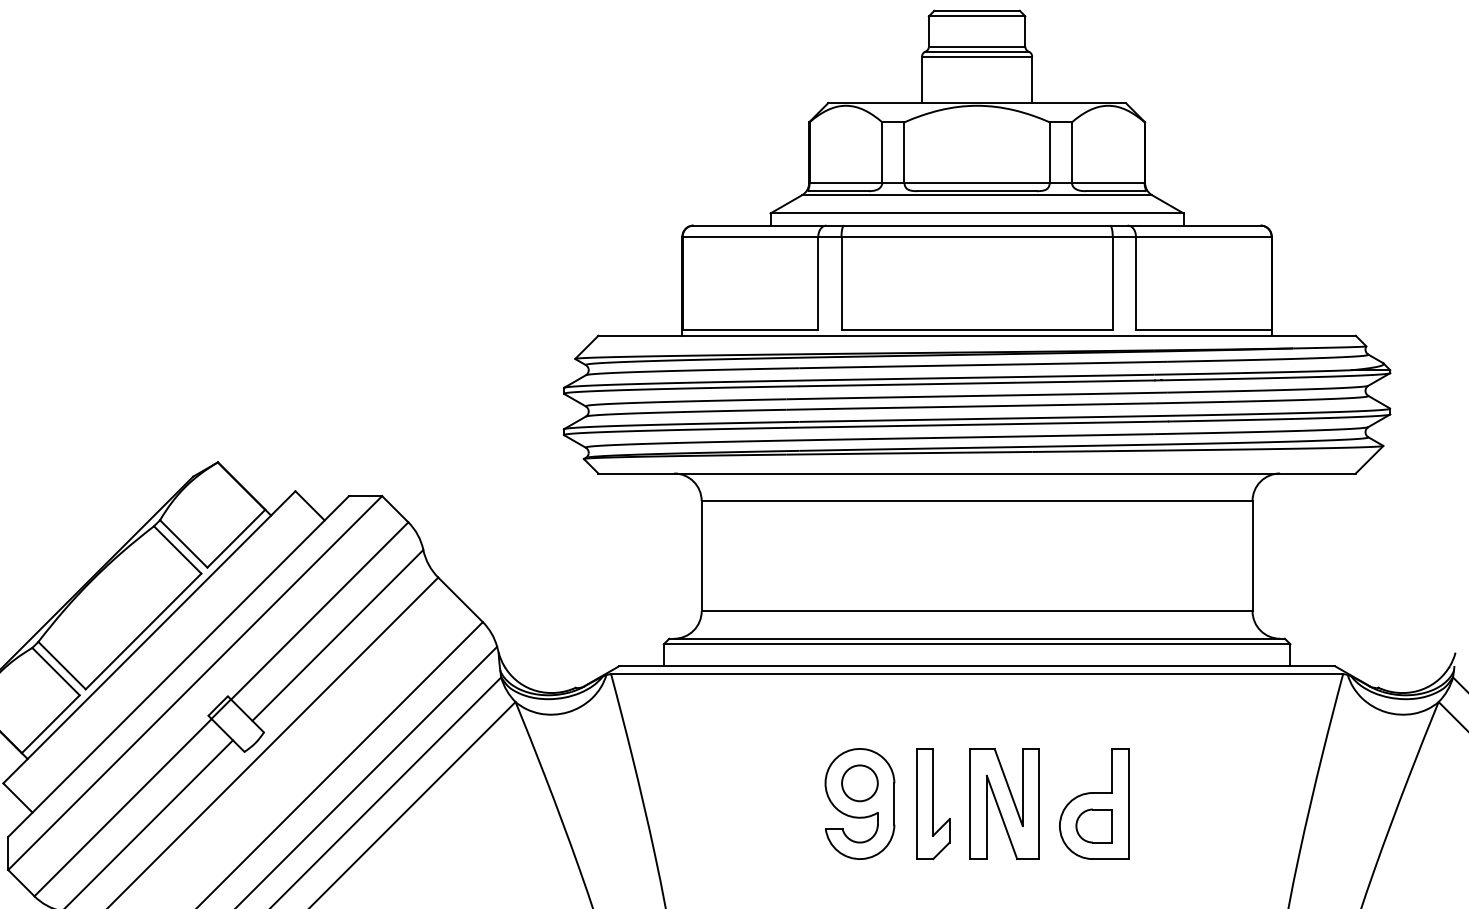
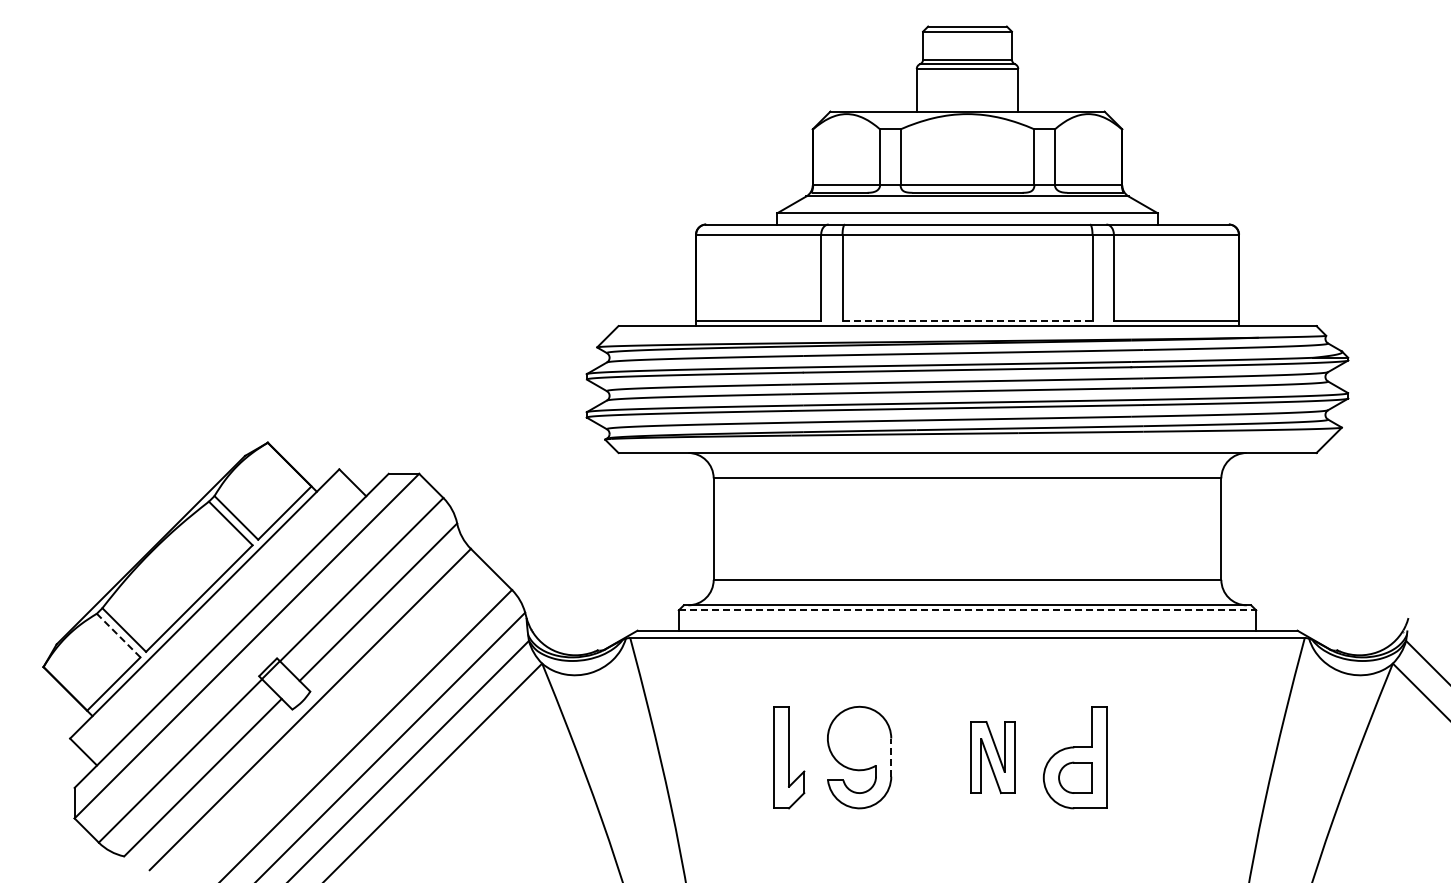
line: (977, 330) -> (967, 321), solid -> dashed
line: (977, 644) -> (967, 610), solid -> dashed
line: (55, 671) -> (118, 635), solid -> dashed
circle: (859, 783) -> (859, 738), removed
line: (894, 803) -> (891, 757), solid -> dashed
part: (933, 803) -> (789, 757), moved
part: (1004, 803) -> (992, 757), size x0.7

